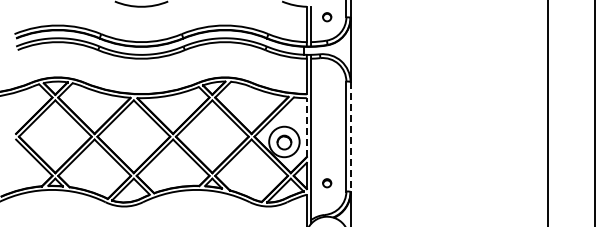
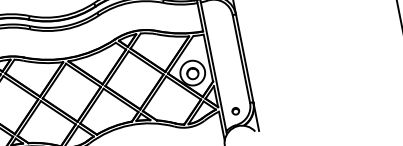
line: (306, 127) -> (208, 58), dashed -> solid
line: (350, 136) -> (244, 58), dashed -> solid
part: (327, 183) -> (236, 111), moved

